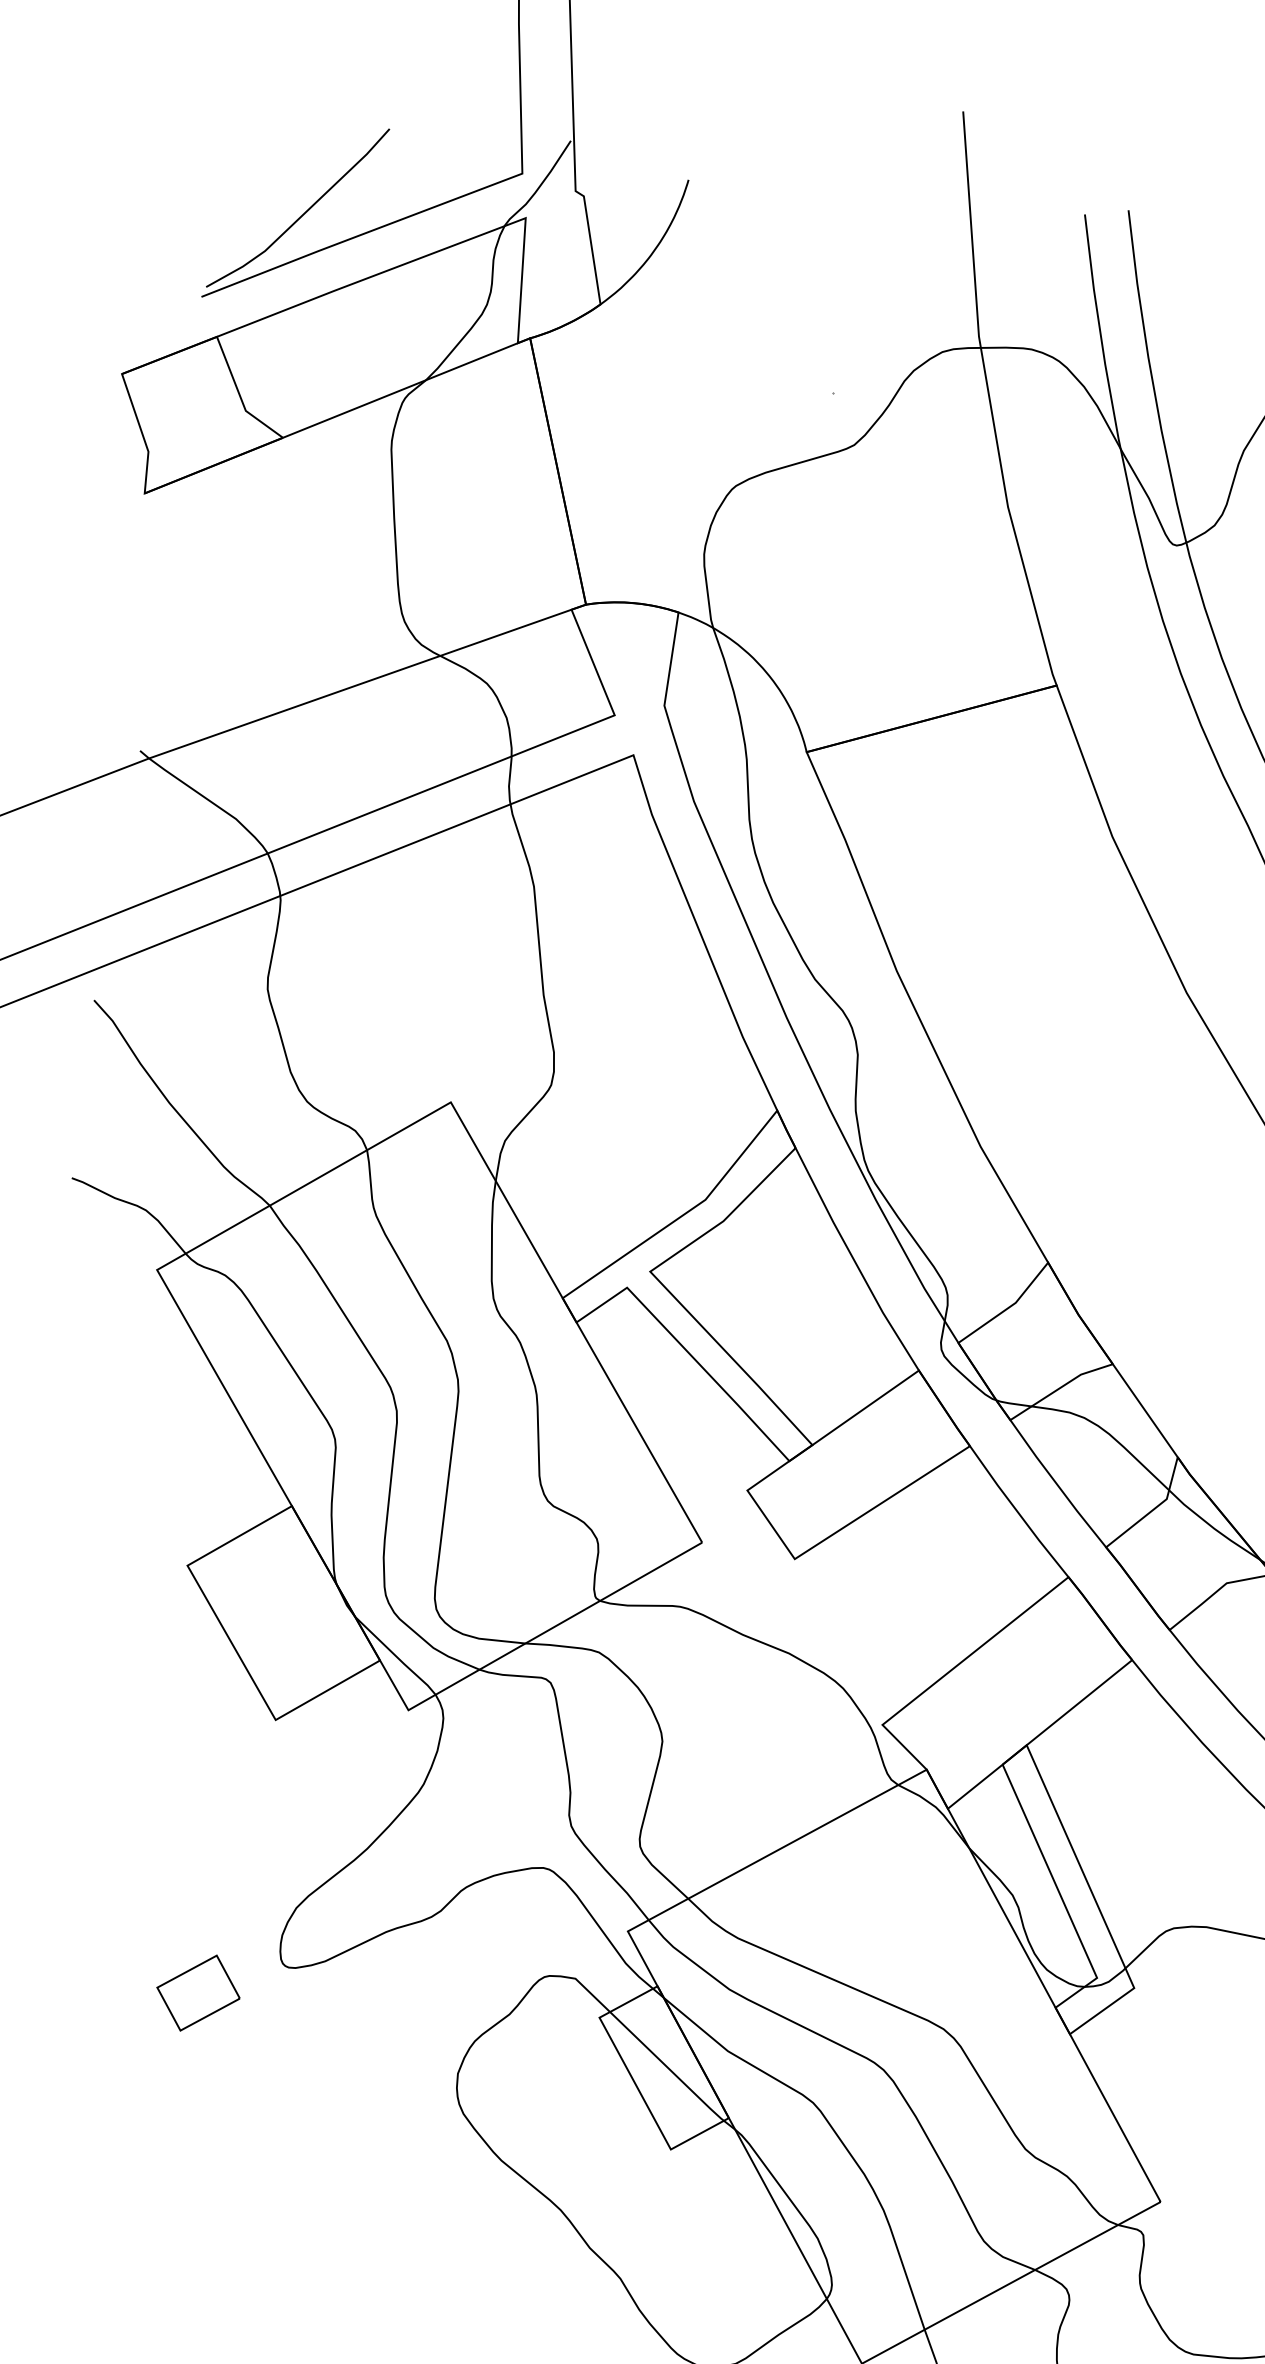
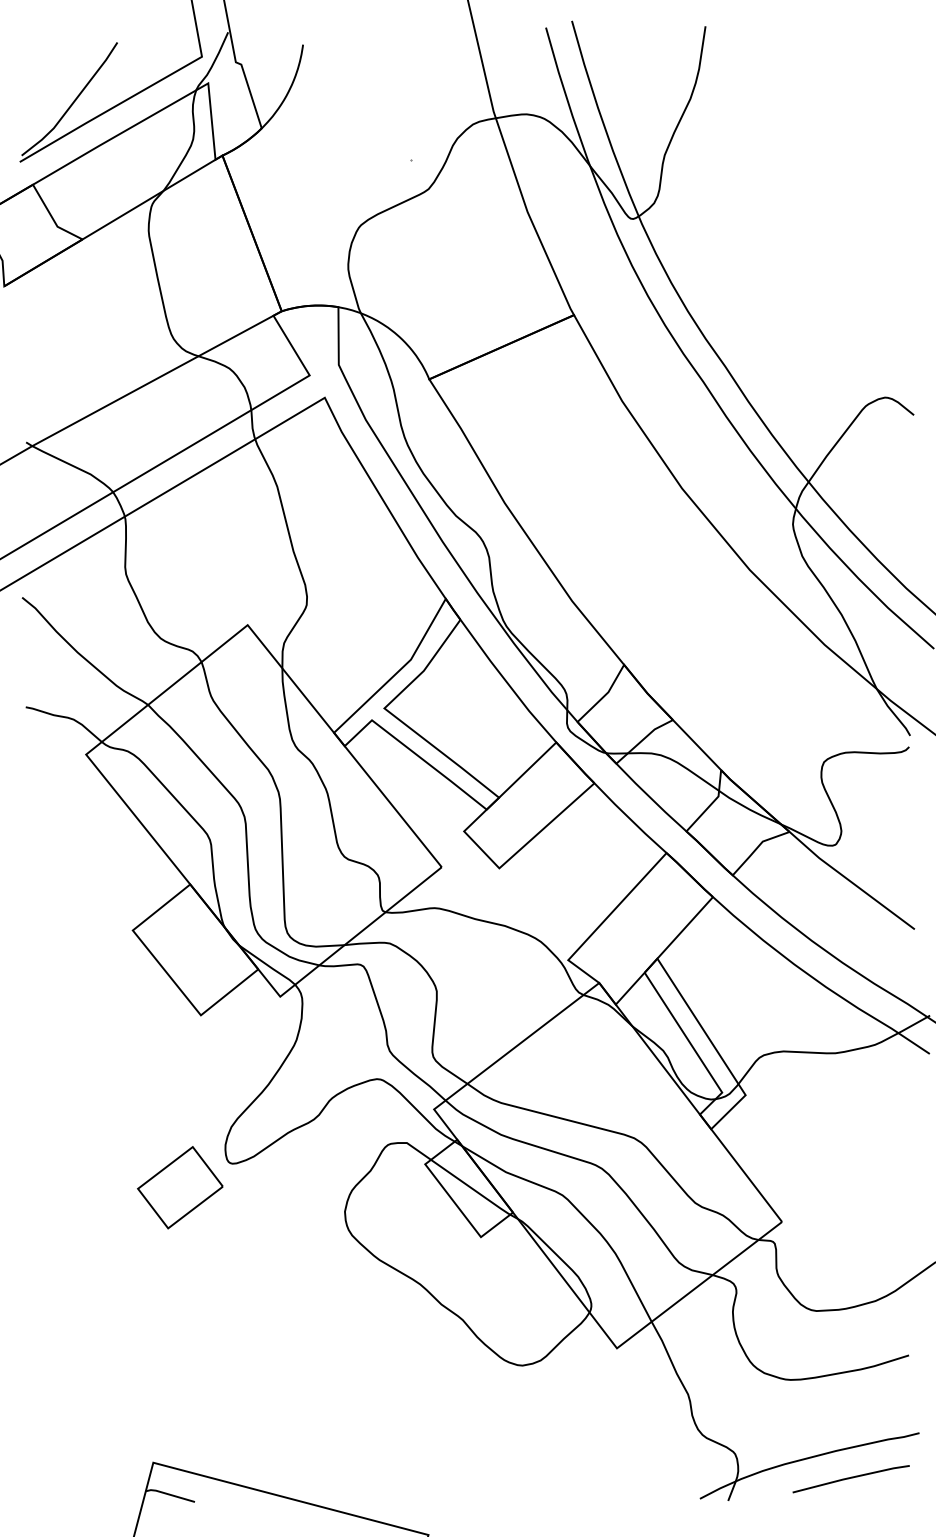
part: (198, 1992) -> (180, 1187), size x1.67

